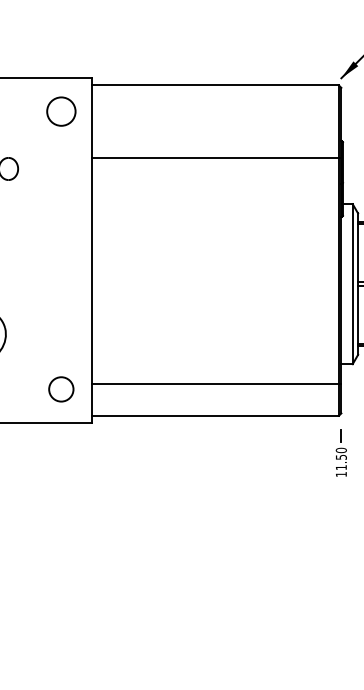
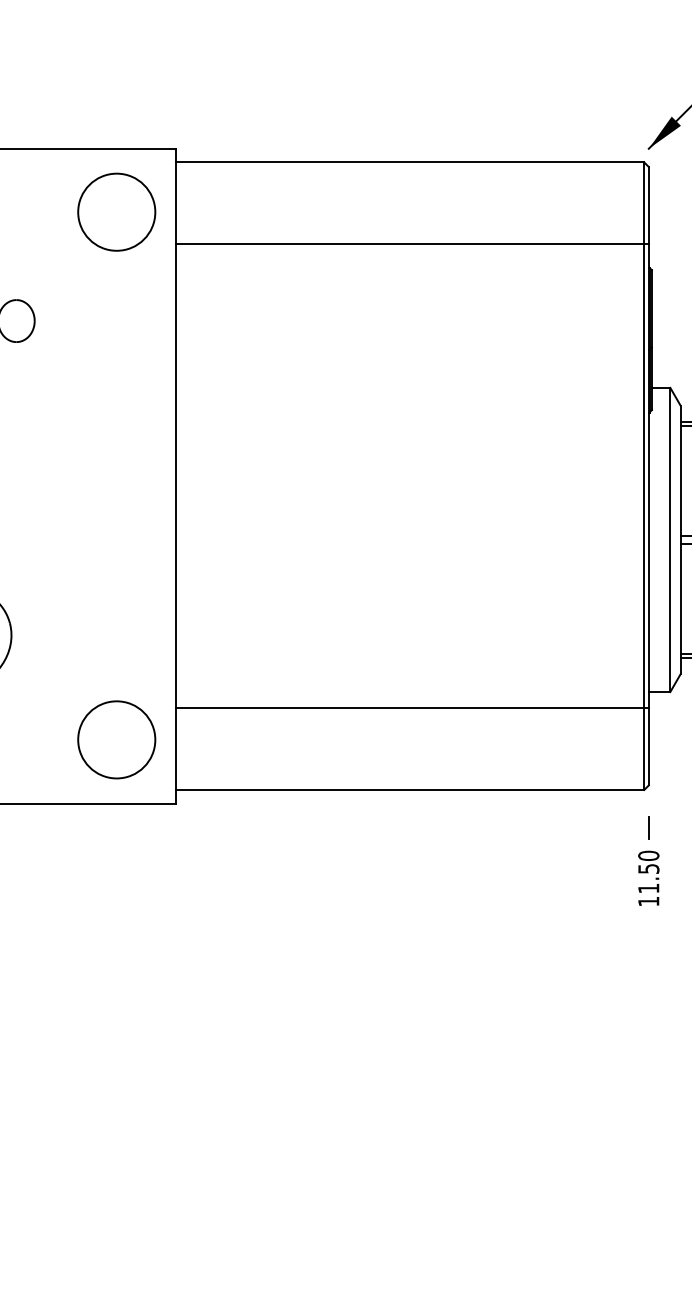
circle: (61, 111) -> (117, 211), size x1.43
line: (216, 157) -> (411, 244), moved
line: (216, 383) -> (411, 707), moved
circle: (61, 389) -> (117, 740), size x1.67

